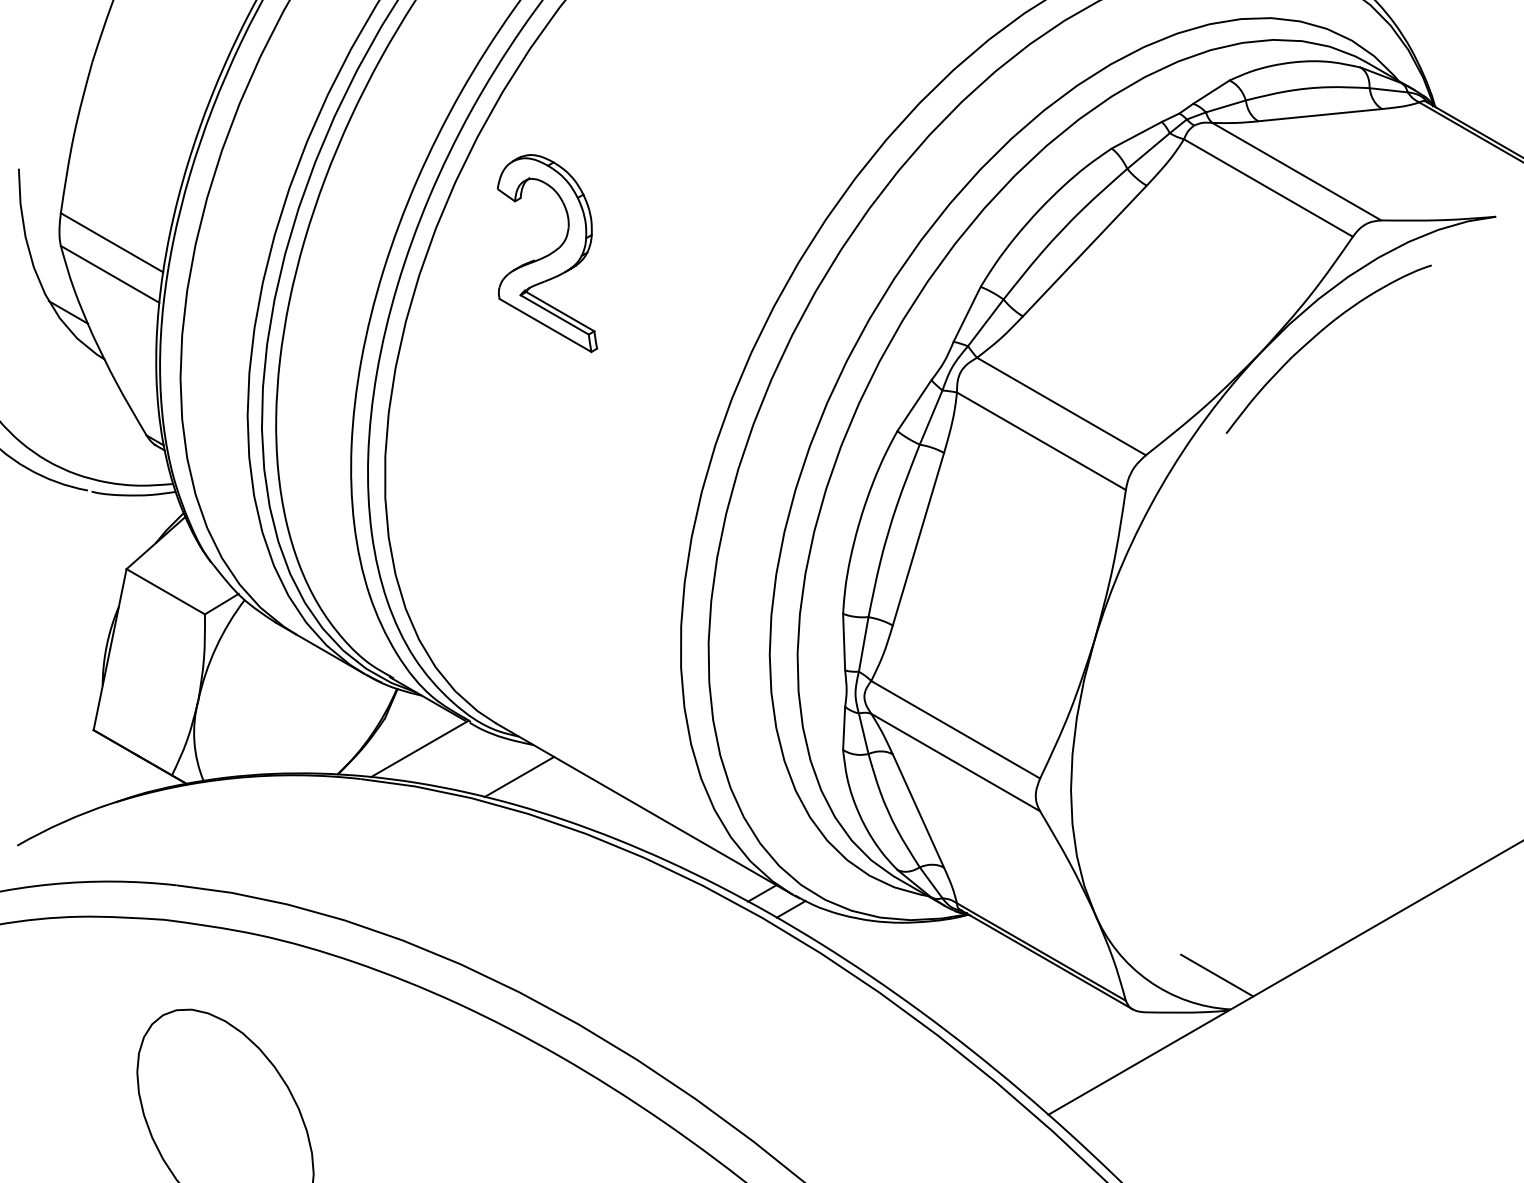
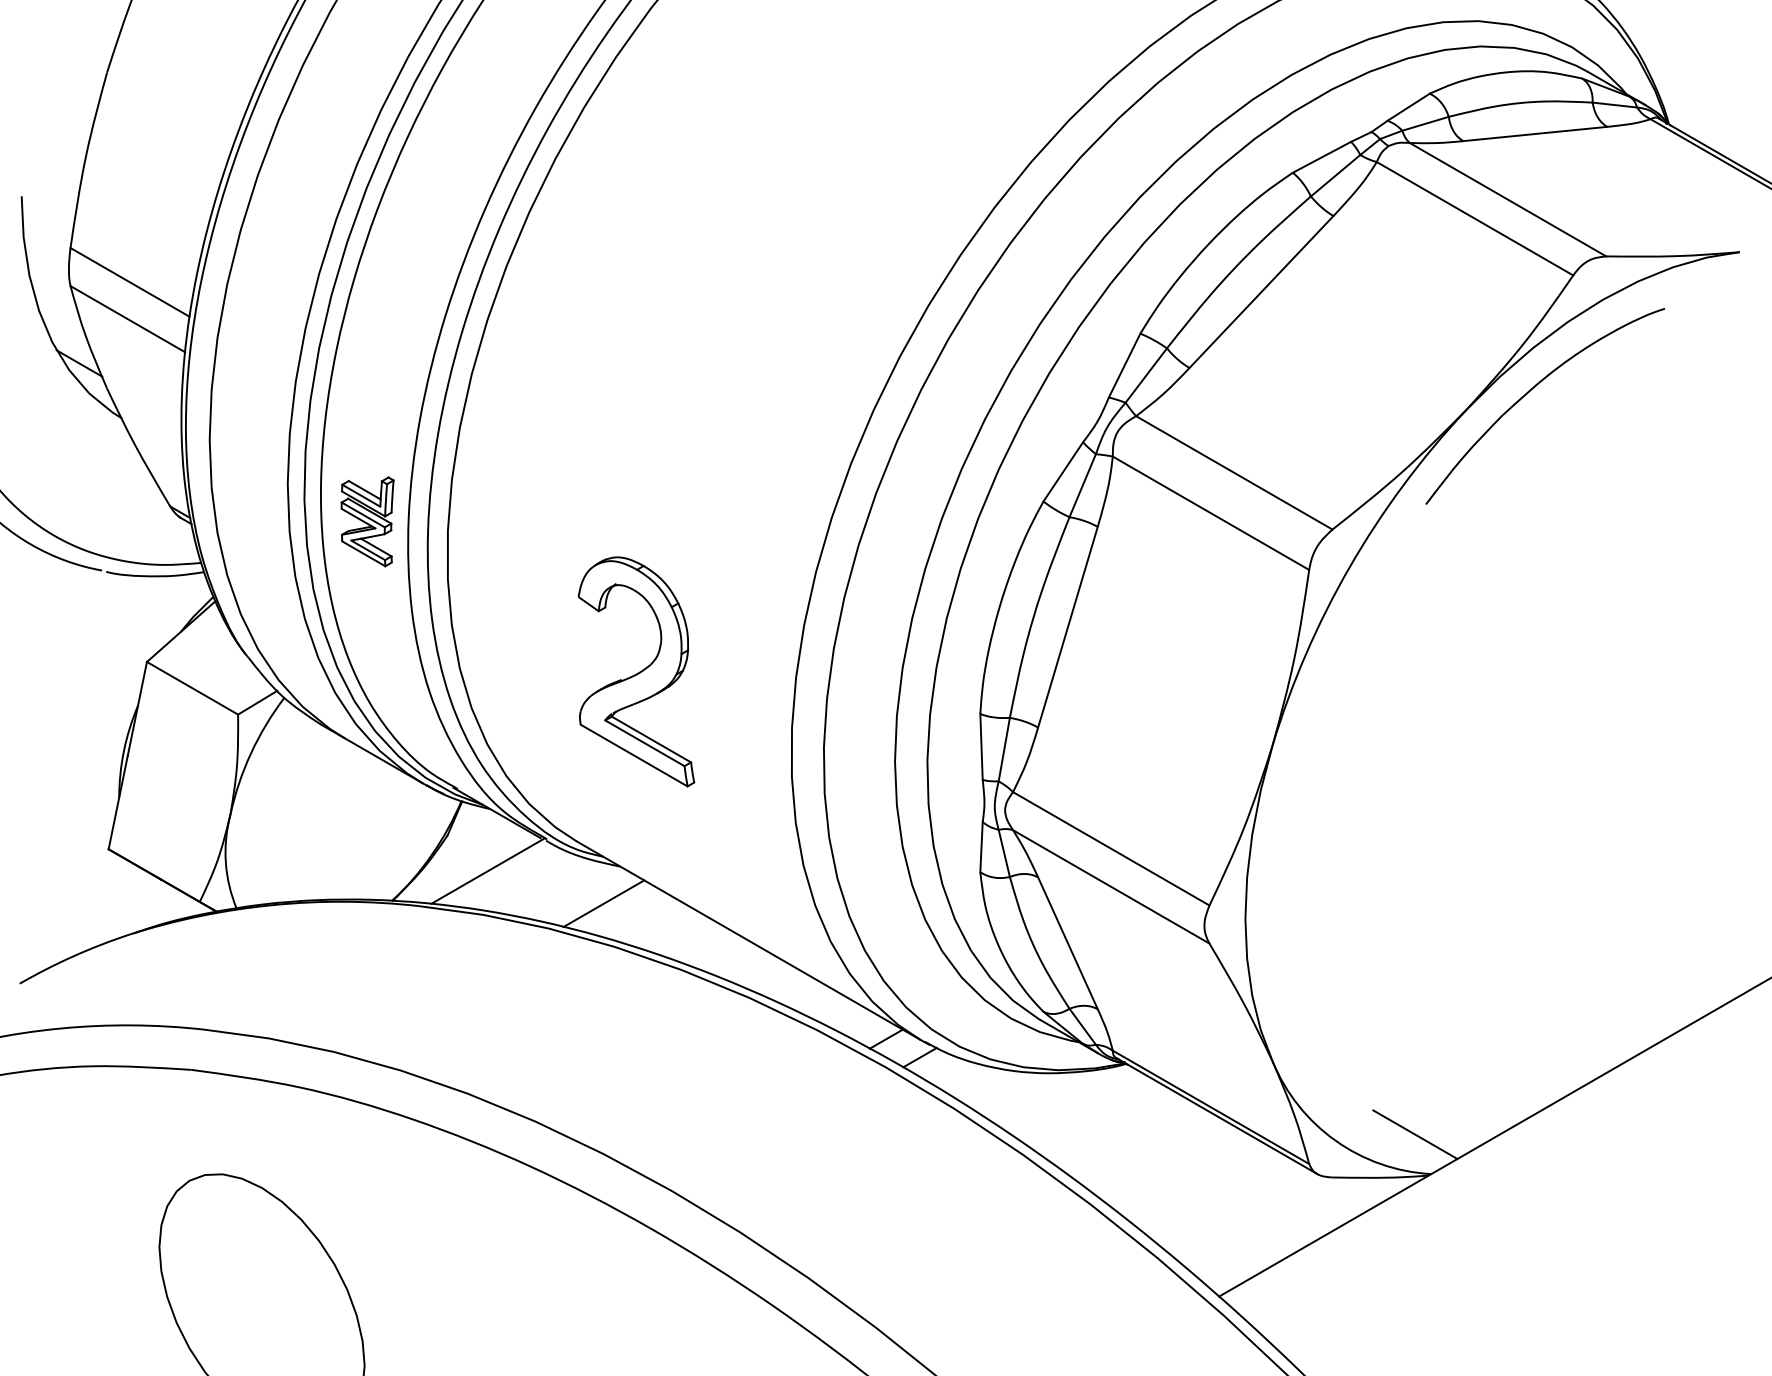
part: (547, 253) -> (636, 671), moved
part: (316, 448) -> (367, 521), added

